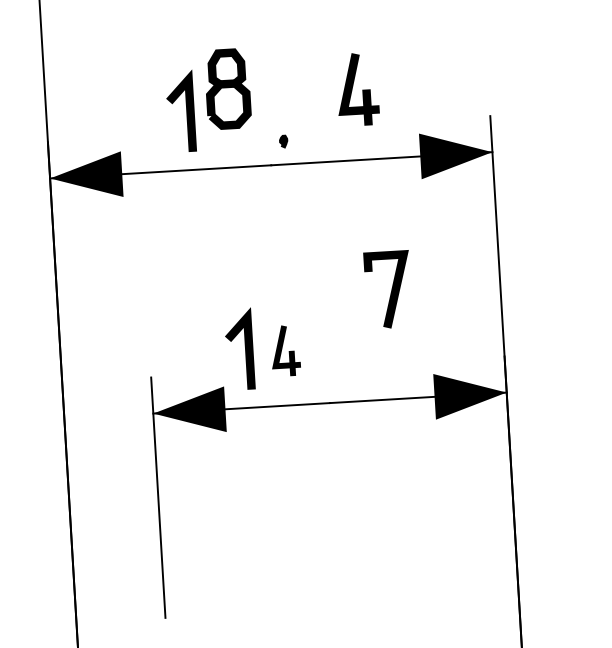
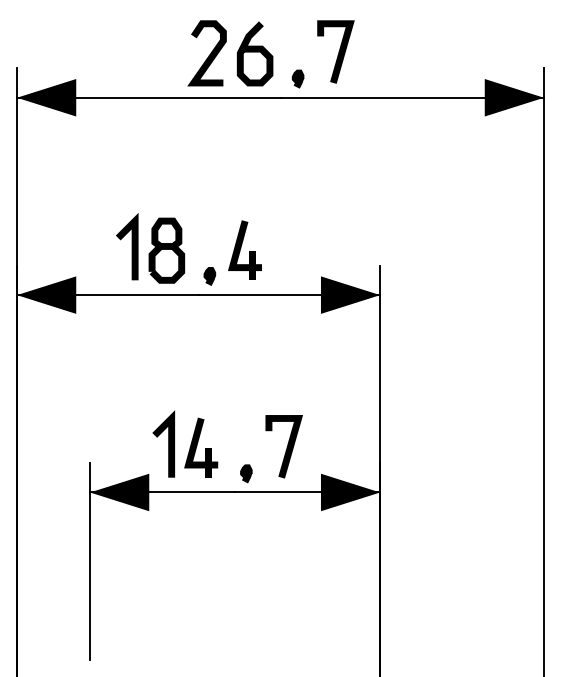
part: (227, 88) -> (166, 250), moved
part: (357, 88) -> (244, 249), moved
part: (283, 141) -> (209, 276), size x1.67
line: (391, 290) -> (286, 447), moved
part: (285, 350) -> (201, 447), size x1.43
part: (342, 379) -> (246, 473), added

